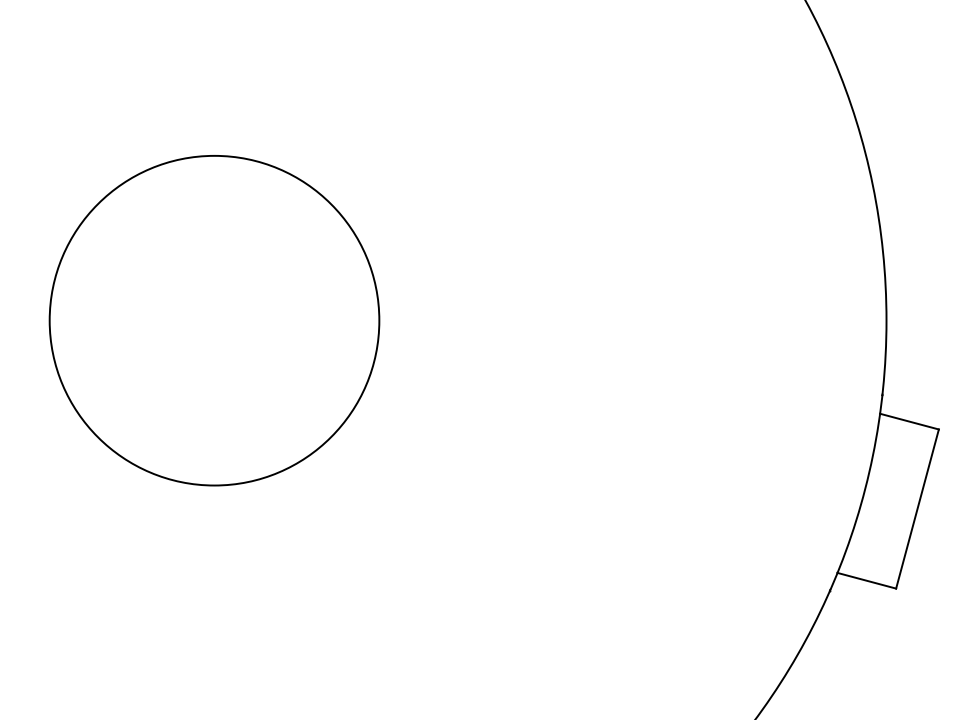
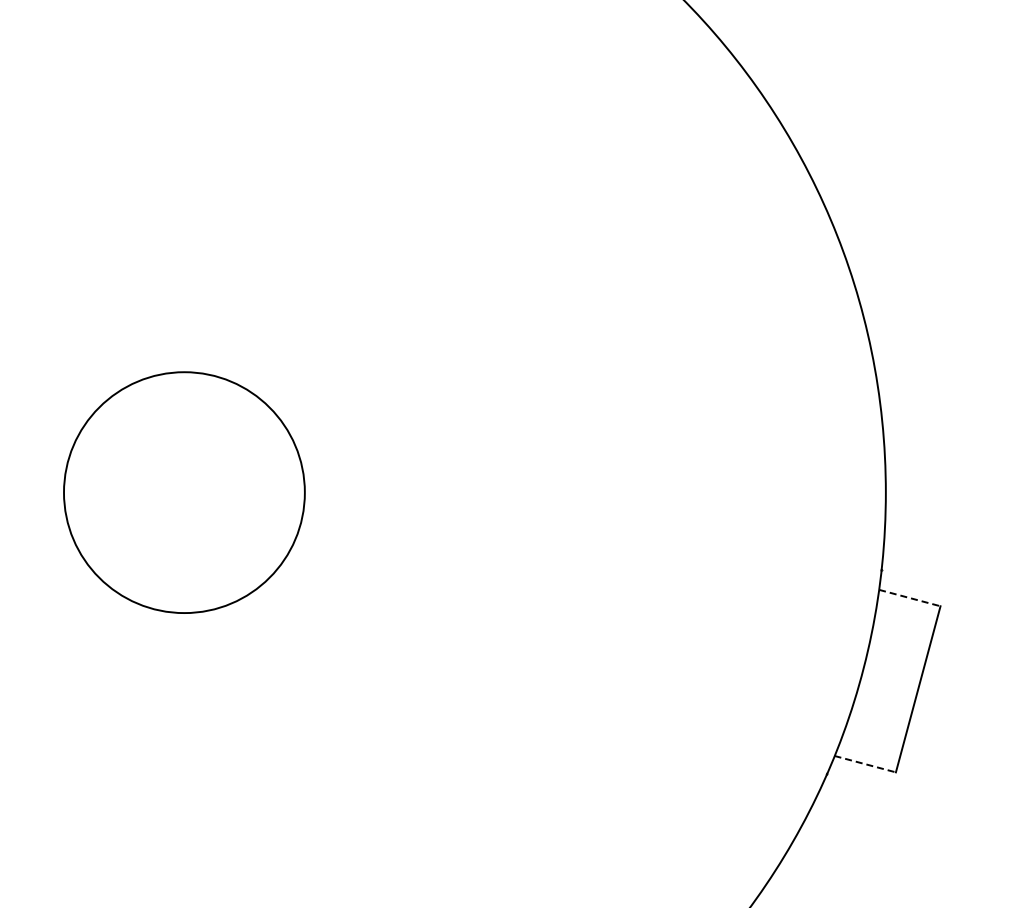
circle: (214, 320) -> (184, 492), size x0.7
line: (909, 422) -> (909, 598), solid -> dashed
line: (866, 581) -> (865, 764), solid -> dashed

